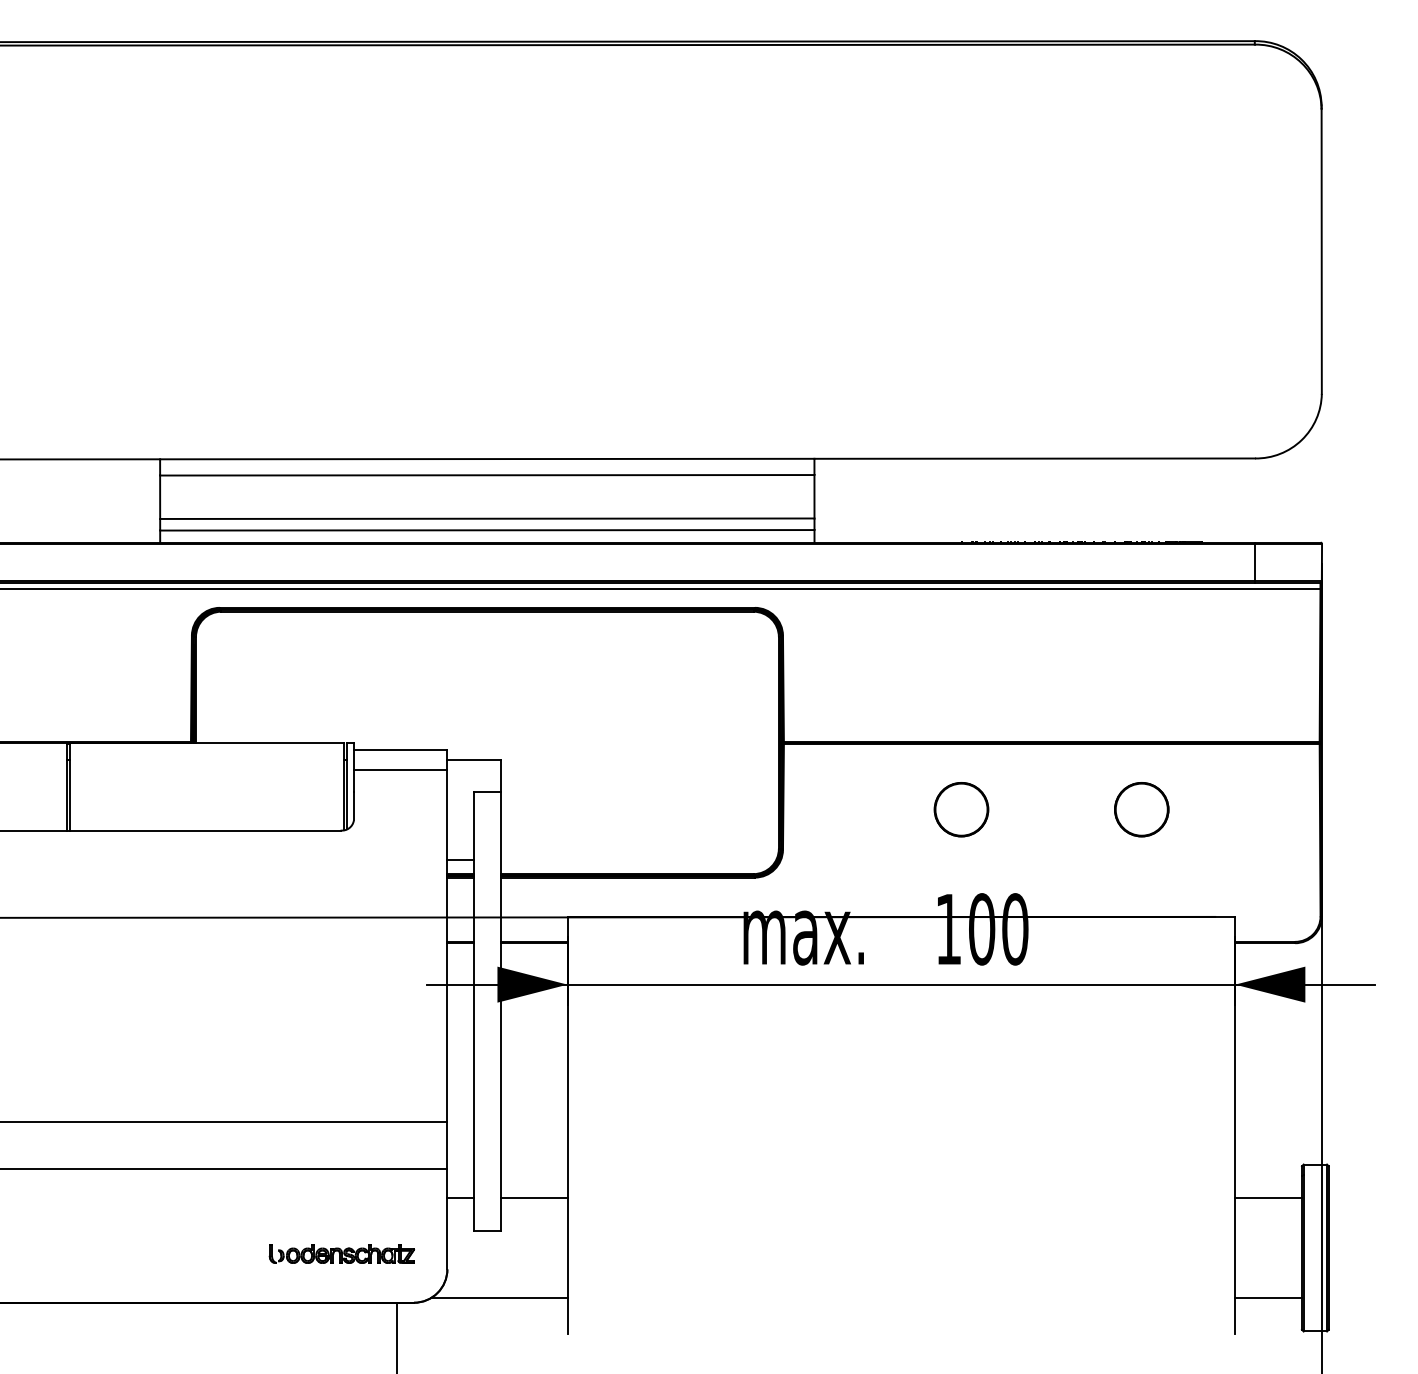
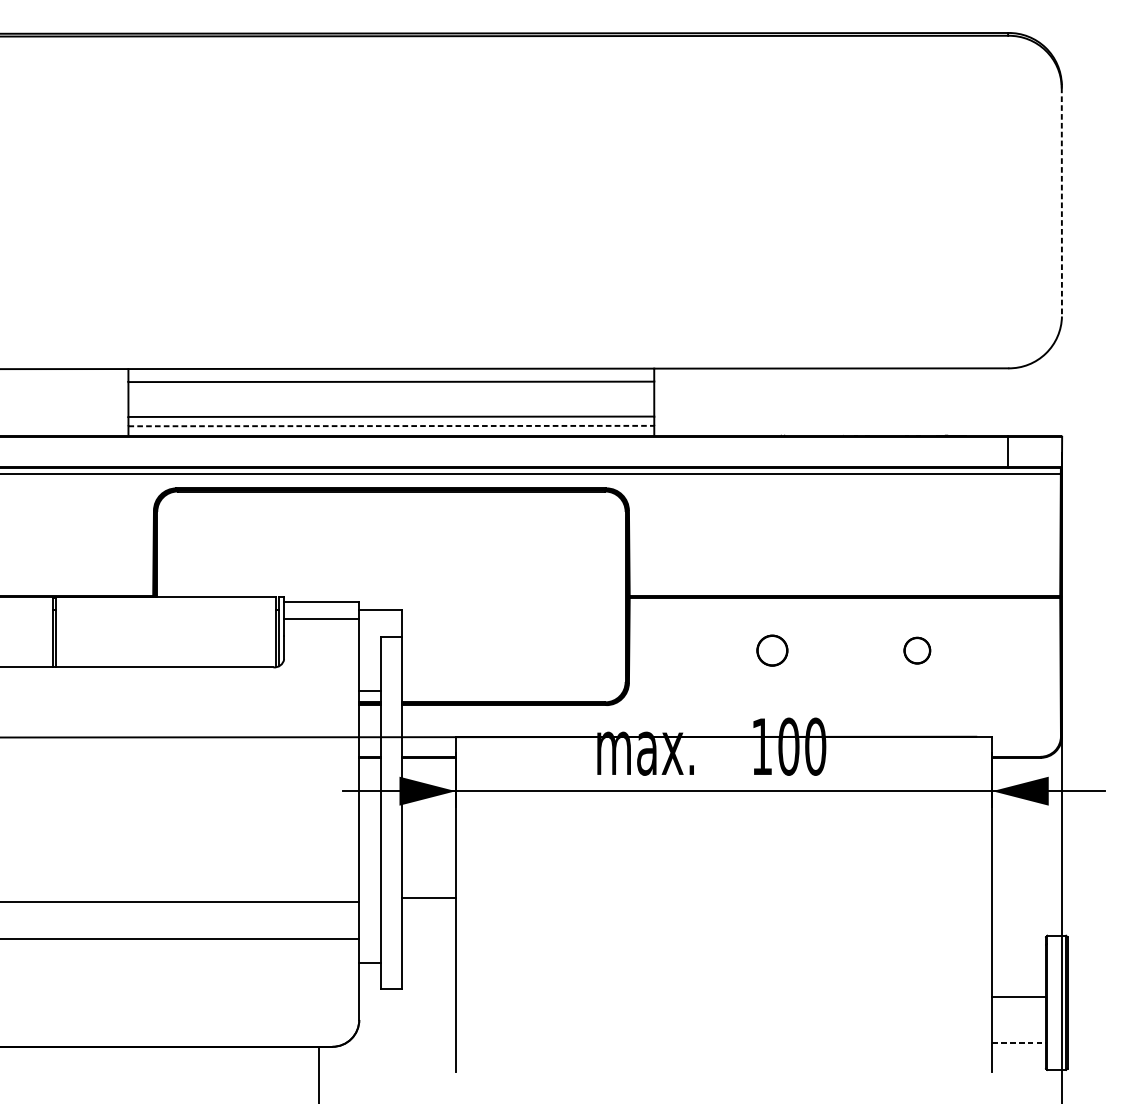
line: (1321, 251) -> (1061, 202), solid -> dashed
line: (487, 530) -> (391, 426), solid -> dashed
part: (961, 809) -> (772, 650), size x0.7
circle: (1141, 809) -> (917, 650), size x0.6
line: (533, 1197) -> (428, 897), moved
line: (1268, 1197) -> (1019, 996), moved
part: (341, 1253) -> (274, 1007), removed
line: (499, 1298) -> (401, 1043), removed
line: (1269, 1298) -> (1019, 1043), solid -> dashed

